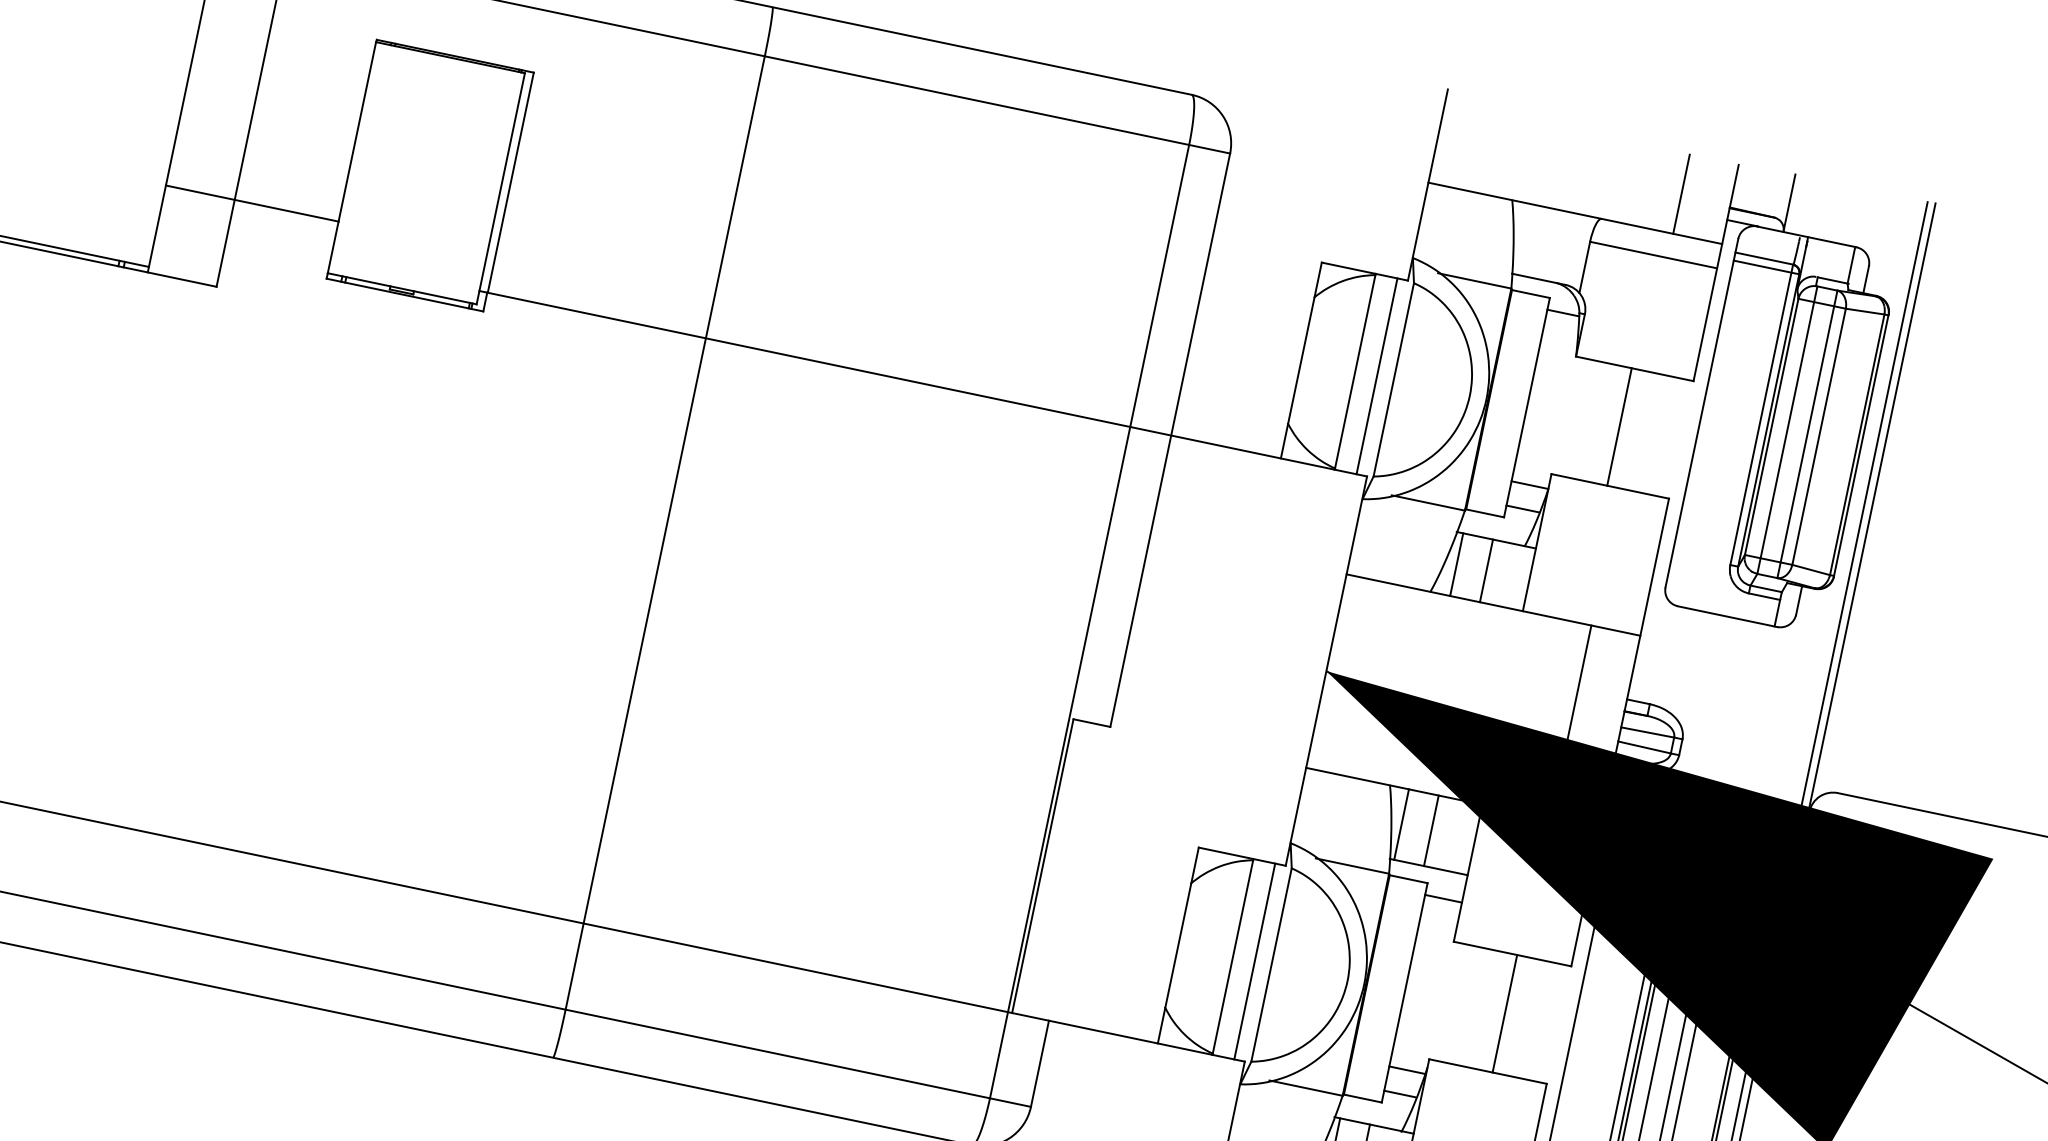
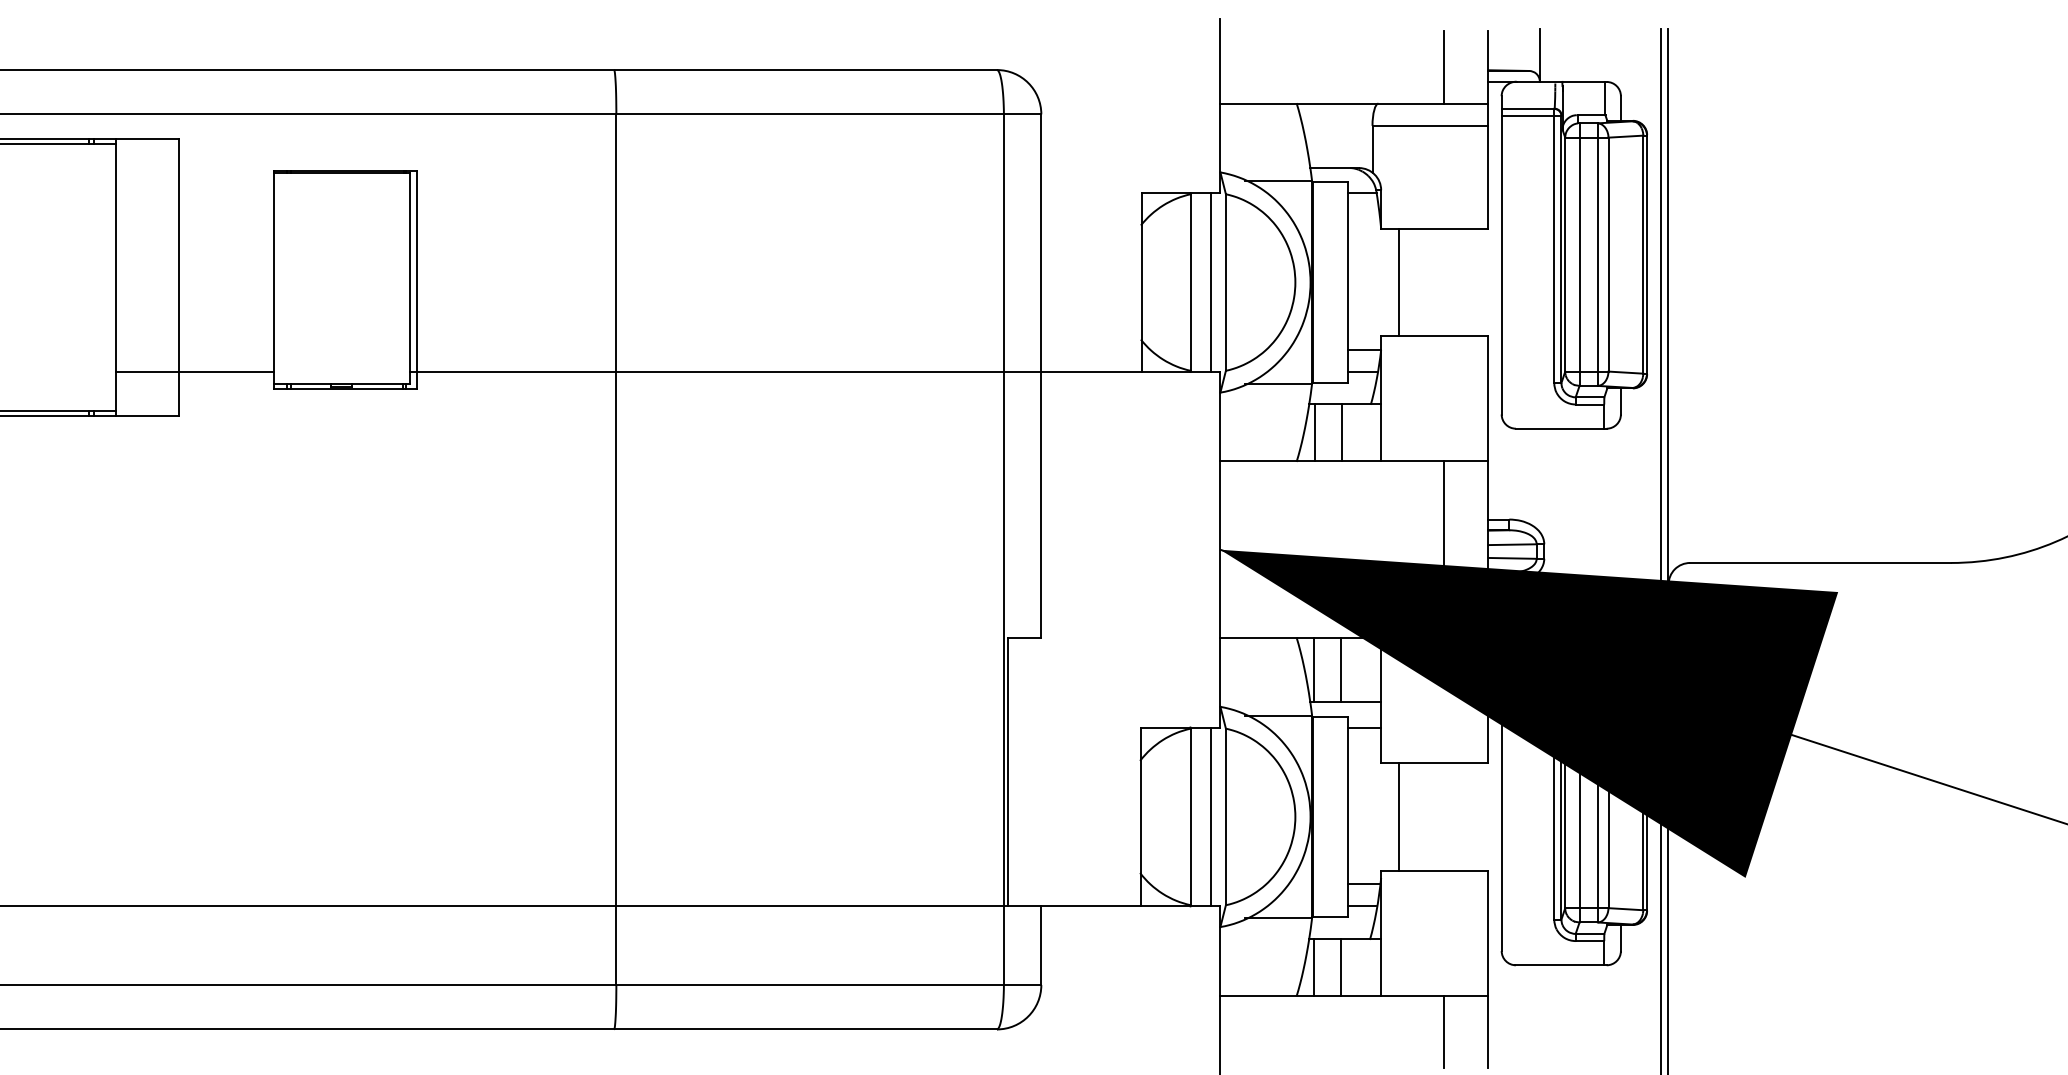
line: (252, 203) -> (194, 371), moved
line: (1619, 427) -> (1399, 282), moved
line: (1505, 1013) -> (1399, 816), moved

